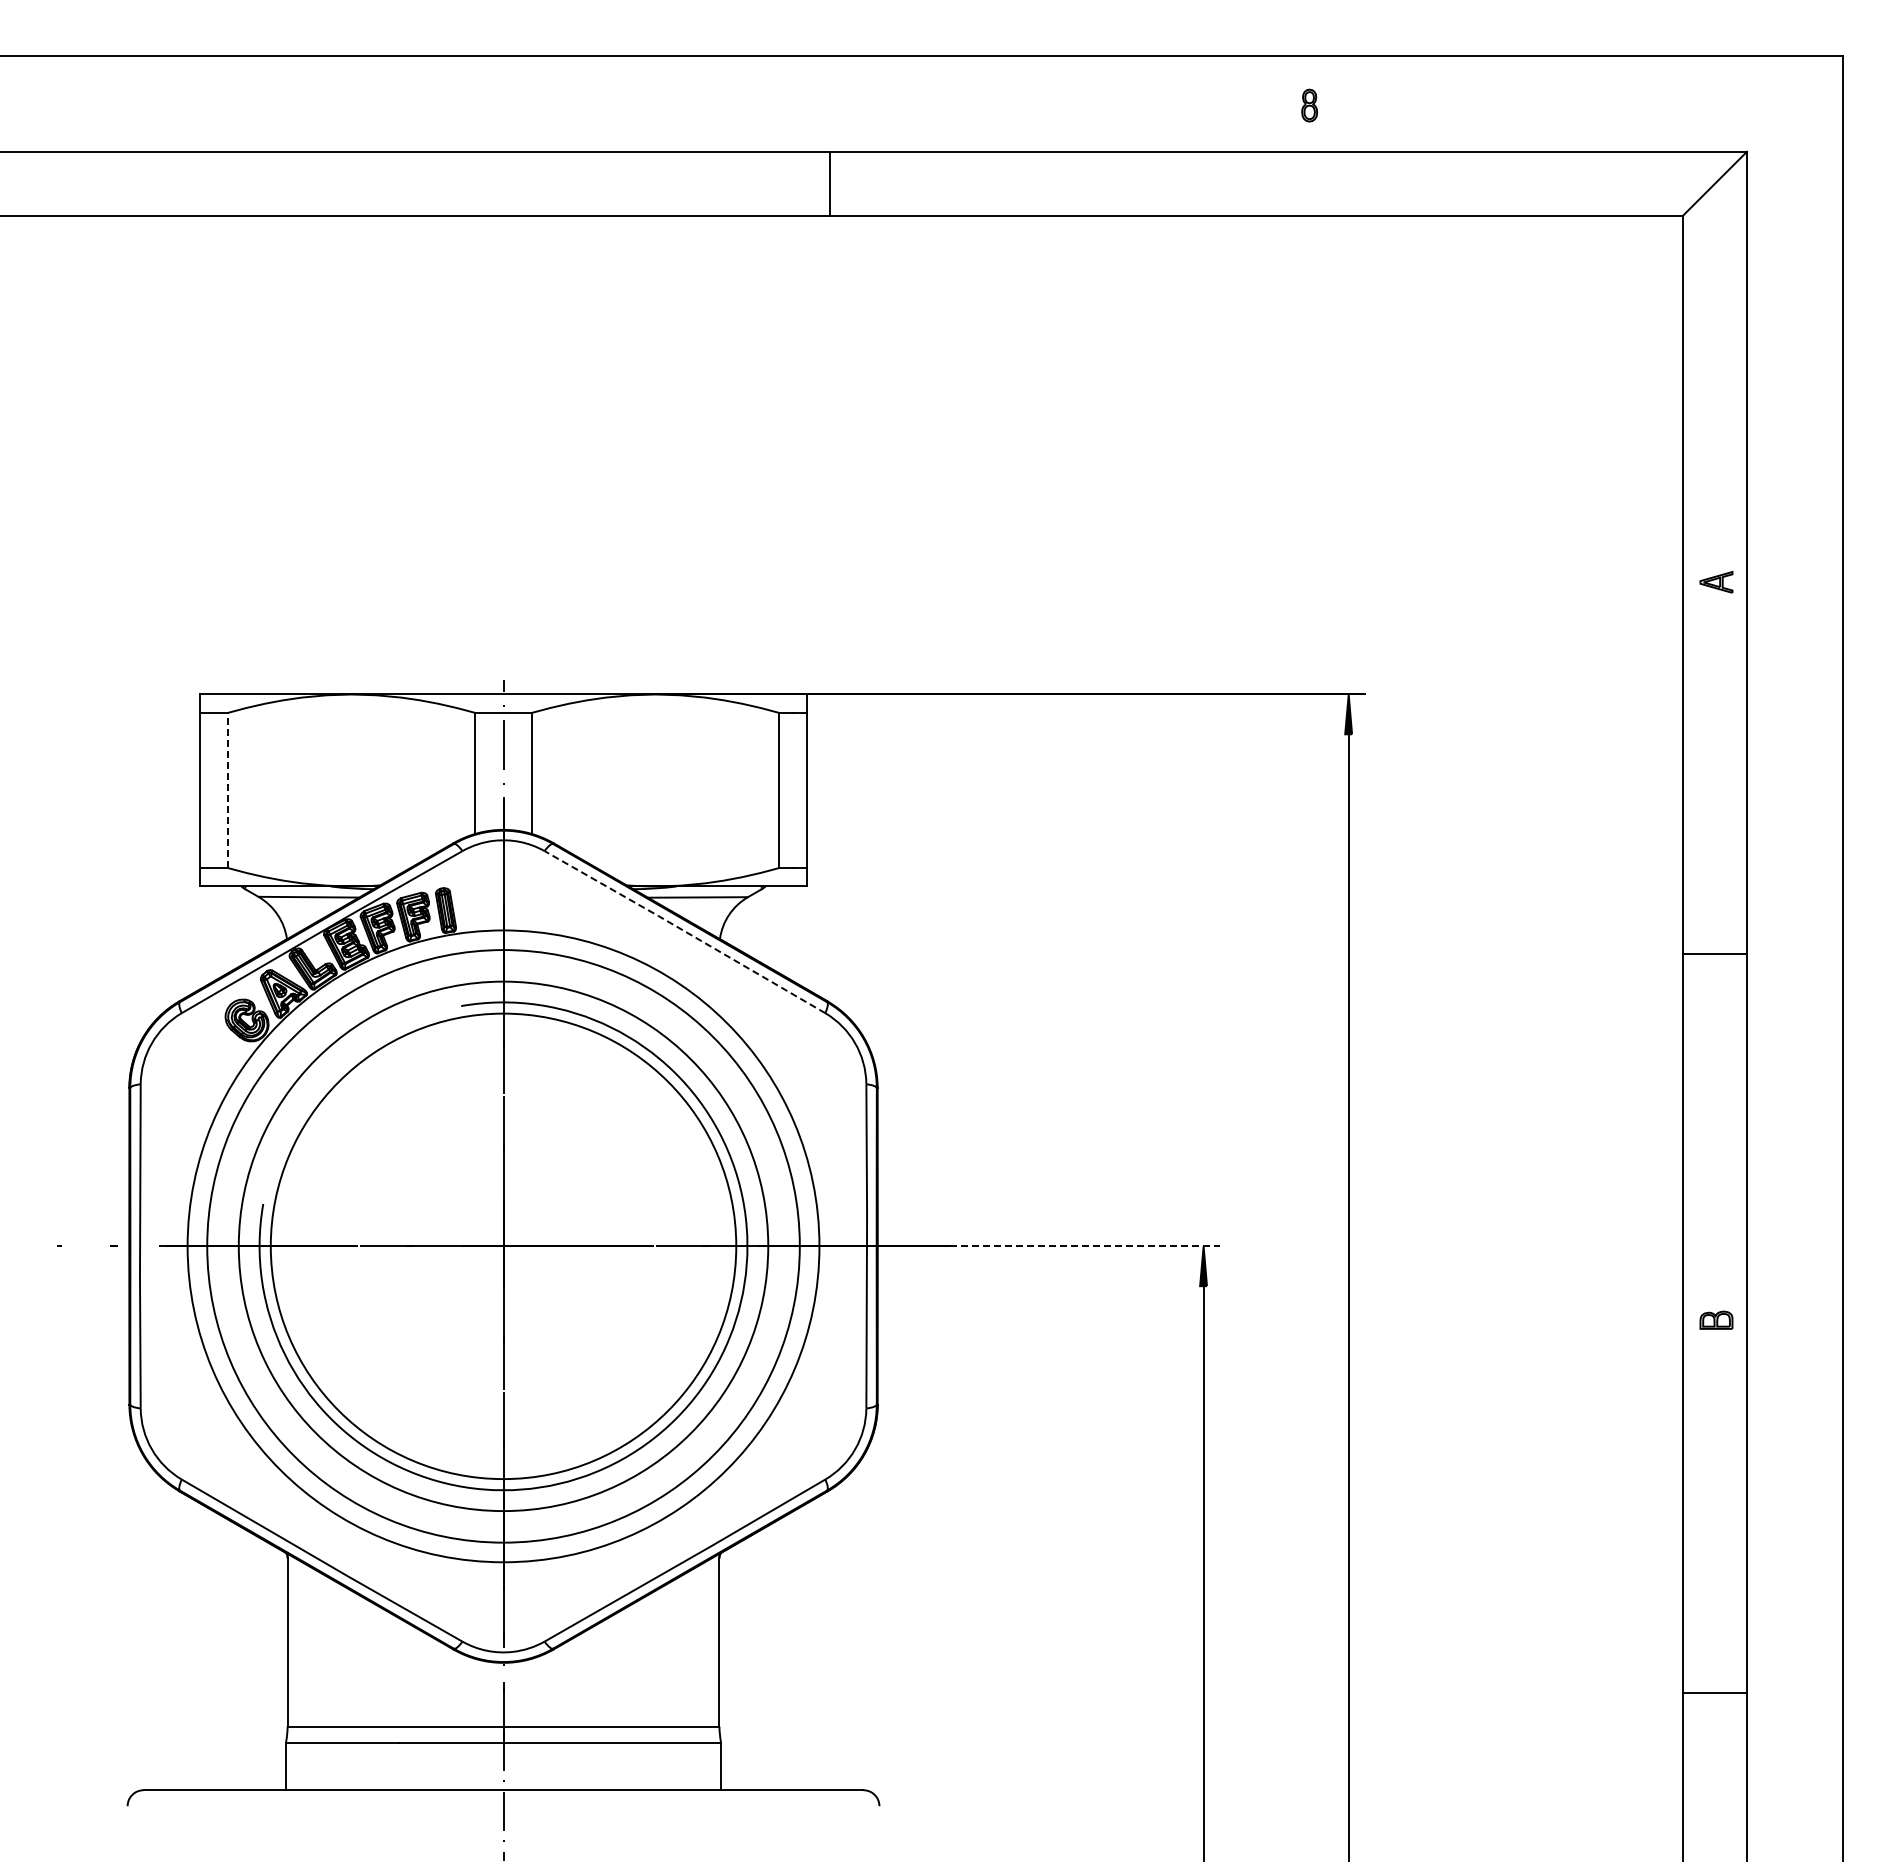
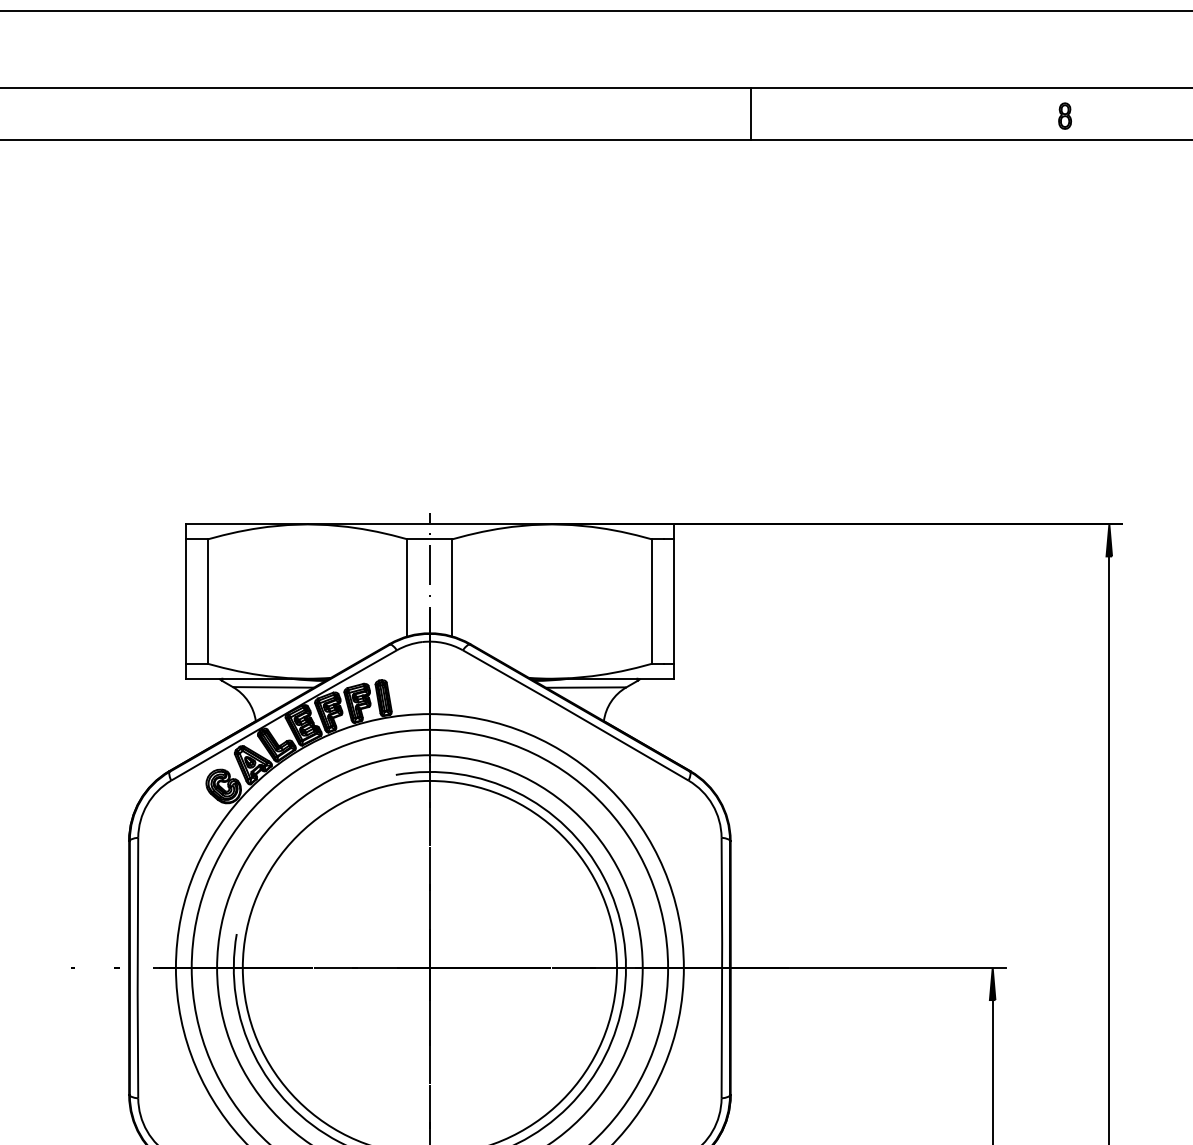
part: (1309, 105) -> (1064, 116), moved
line: (830, 183) -> (751, 113), moved
line: (227, 790) -> (208, 601), dashed -> solid
line: (684, 931) -> (575, 714), dashed -> solid
line: (1084, 1246) -> (896, 968), dashed -> solid

